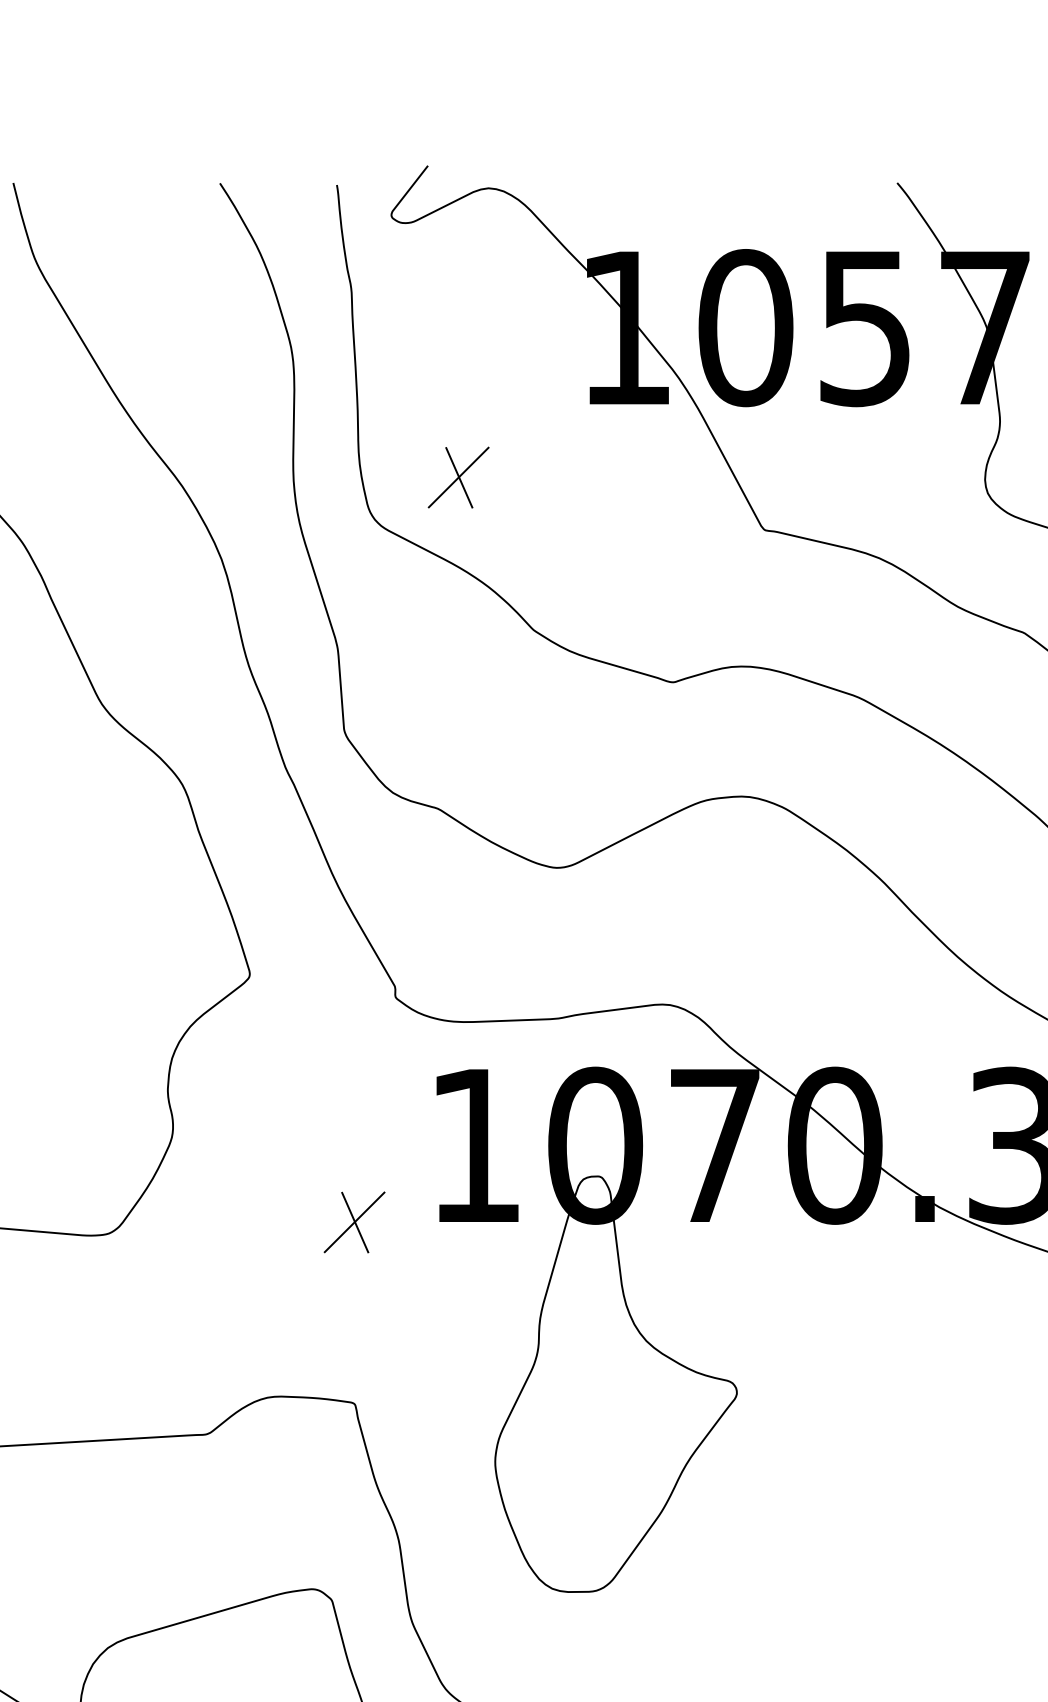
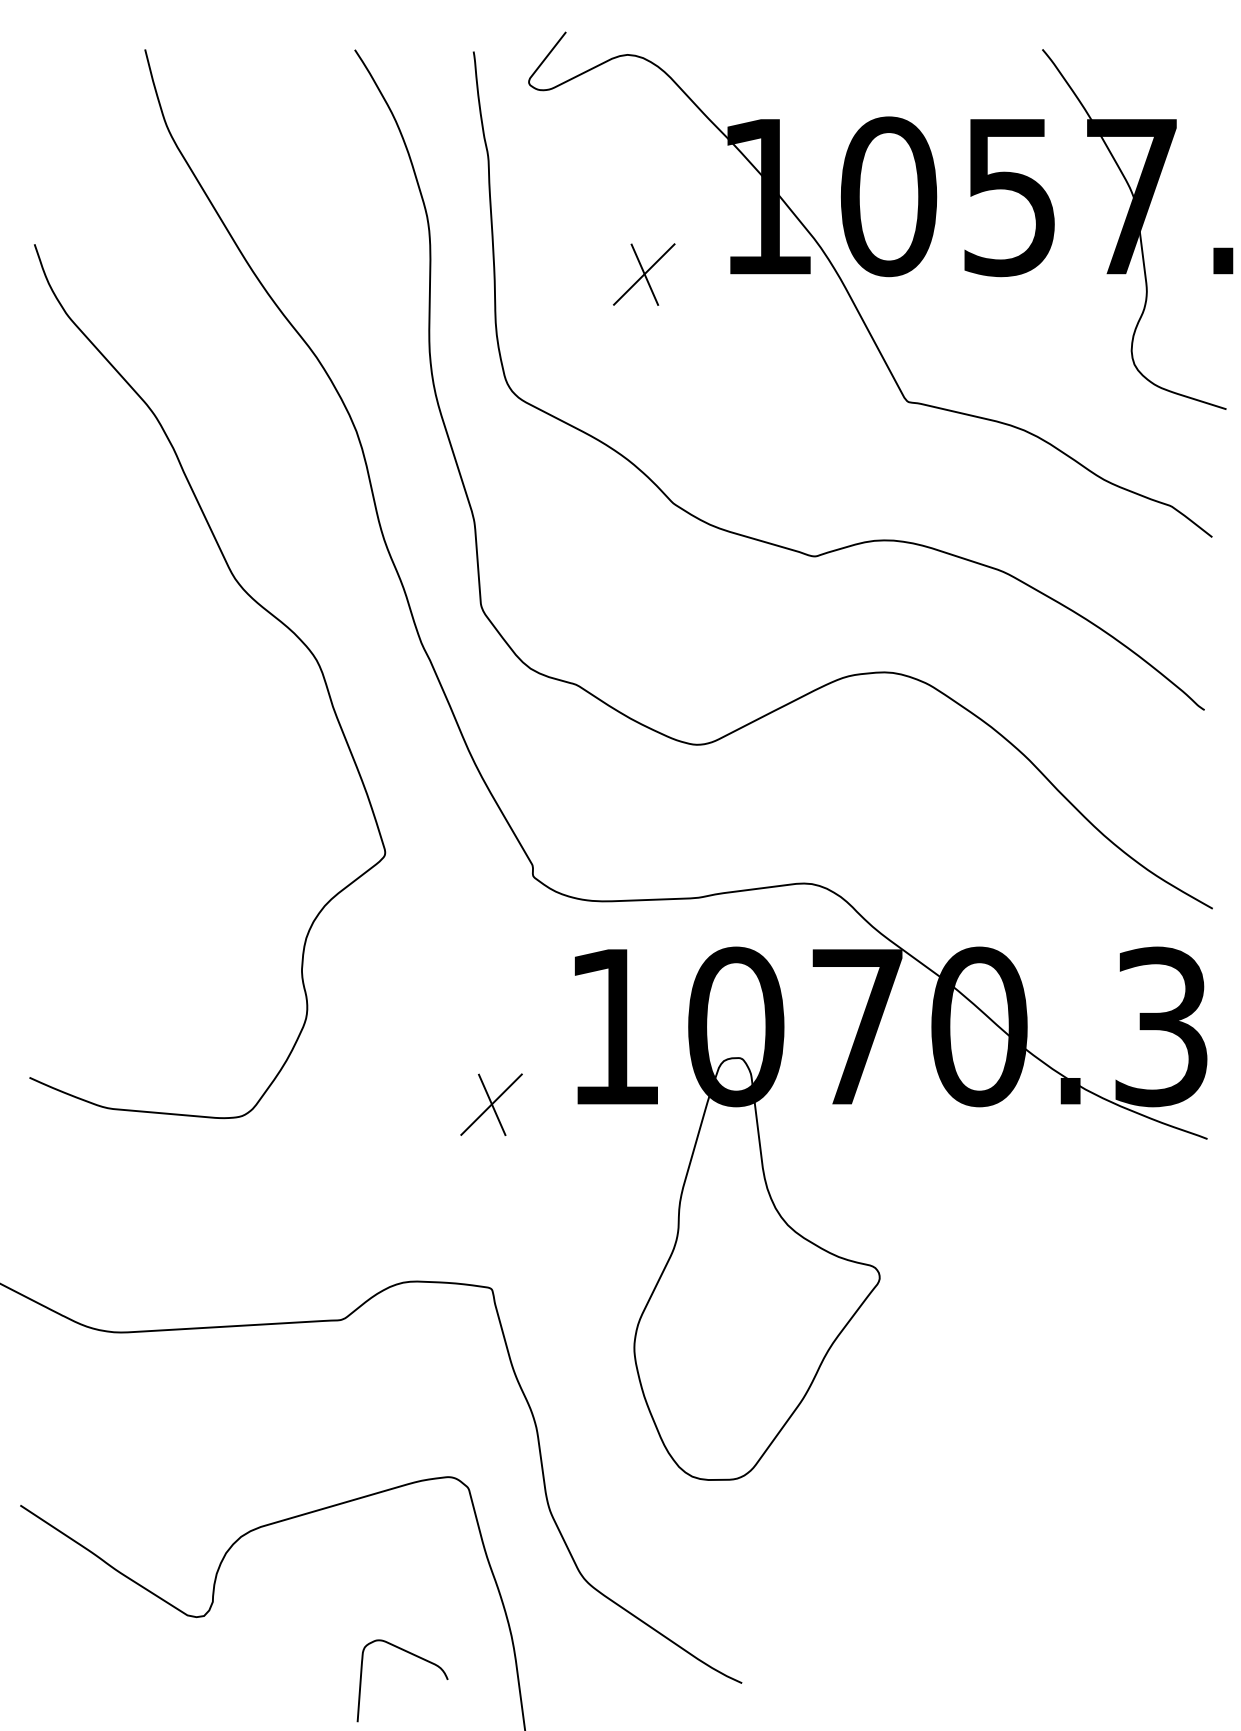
part: (458, 477) -> (644, 274), moved

